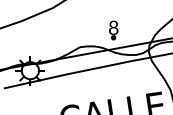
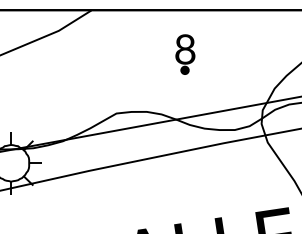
part: (113, 30) -> (184, 55), moved

